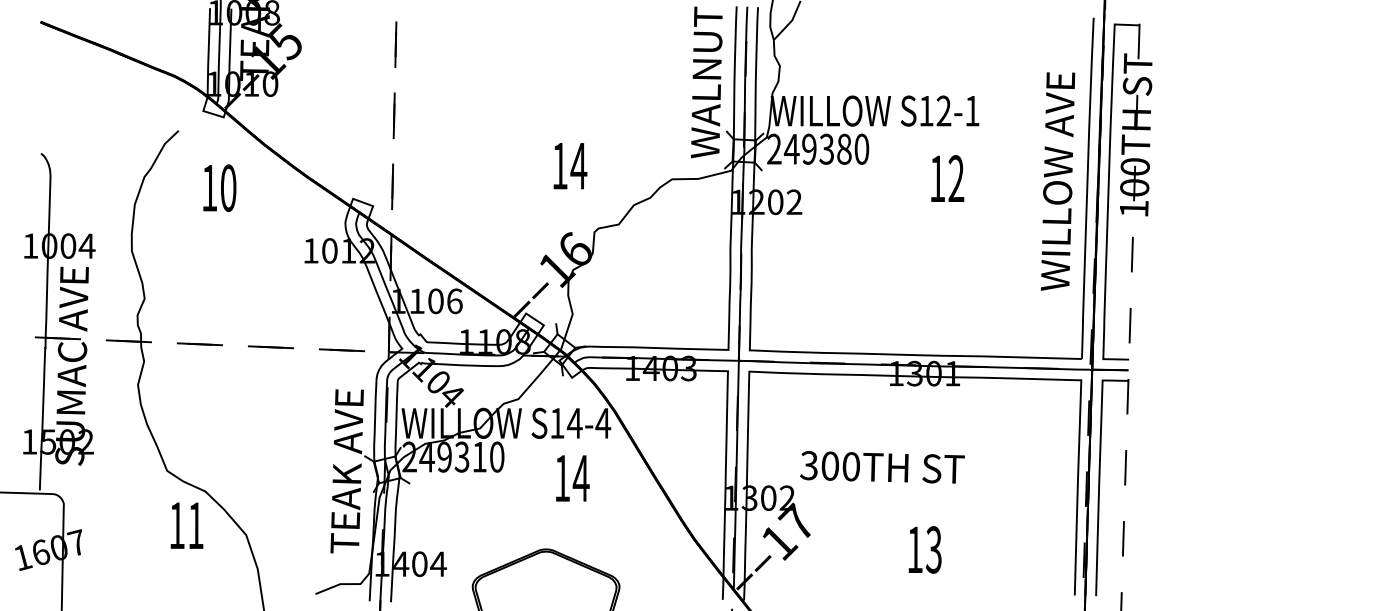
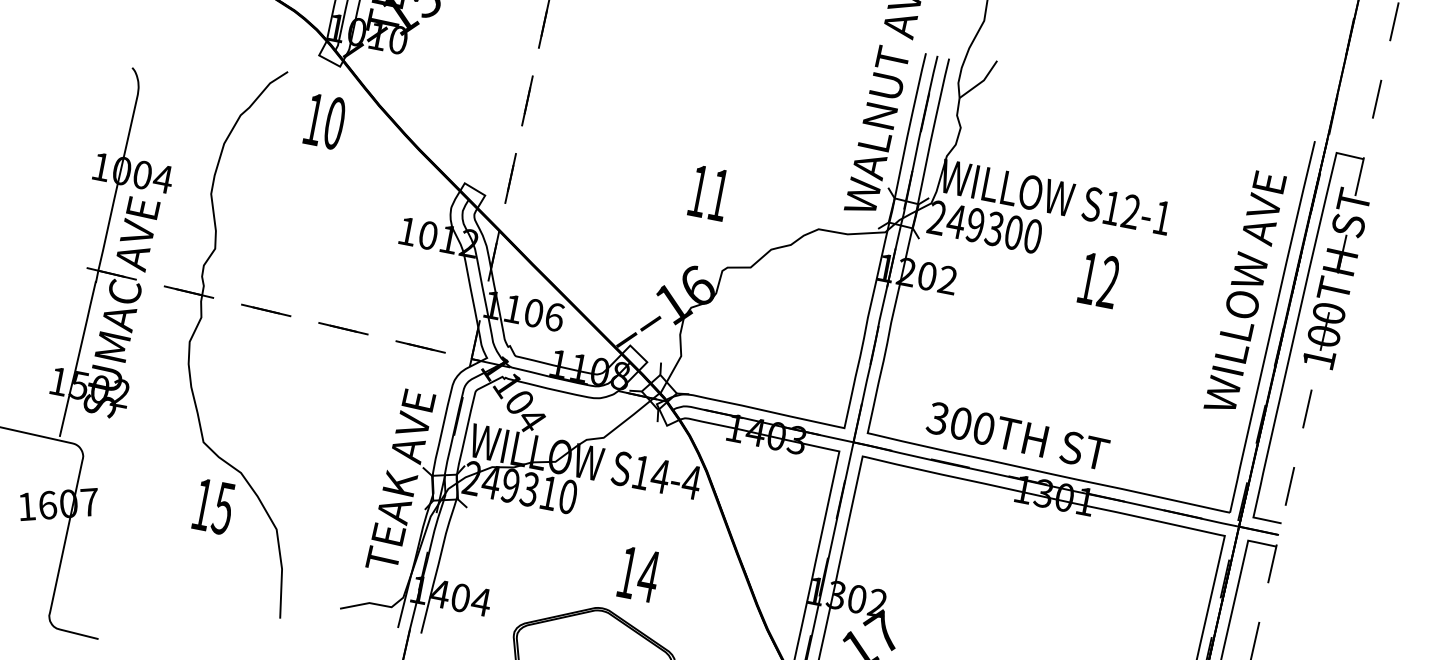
text: (844, 149) -> (1013, 232), 249380 -> 249300
text: (578, 166) -> (718, 195), 14 -> 11
text: (947, 178) -> (1099, 280), moved
text: (1058, 181) -> (1245, 292), moved
text: (219, 188) -> (324, 121), moved
text: (882, 467) -> (1018, 436), moved
text: (572, 478) -> (638, 574), moved
text: (195, 525) -> (223, 508), 11 -> 15

